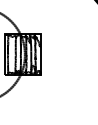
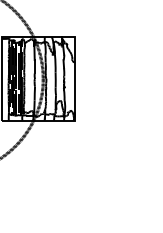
hatch: (12, 54) -> (17, 78), added

